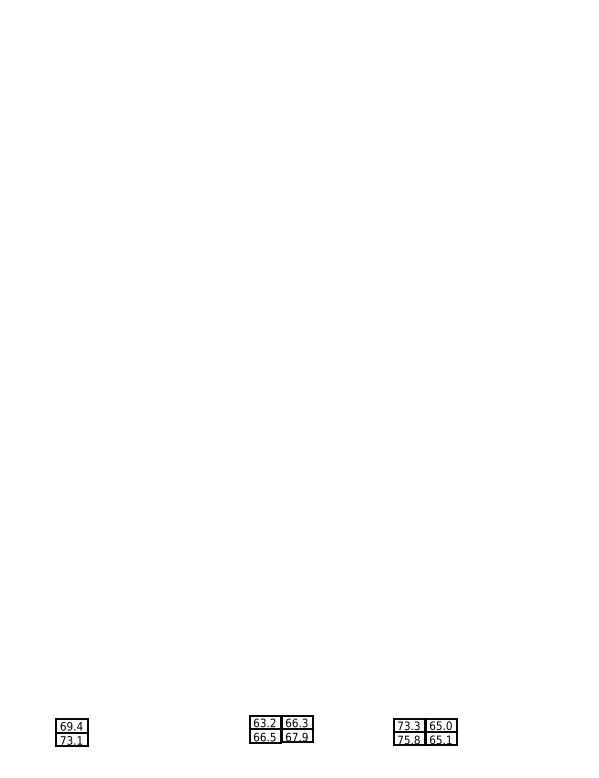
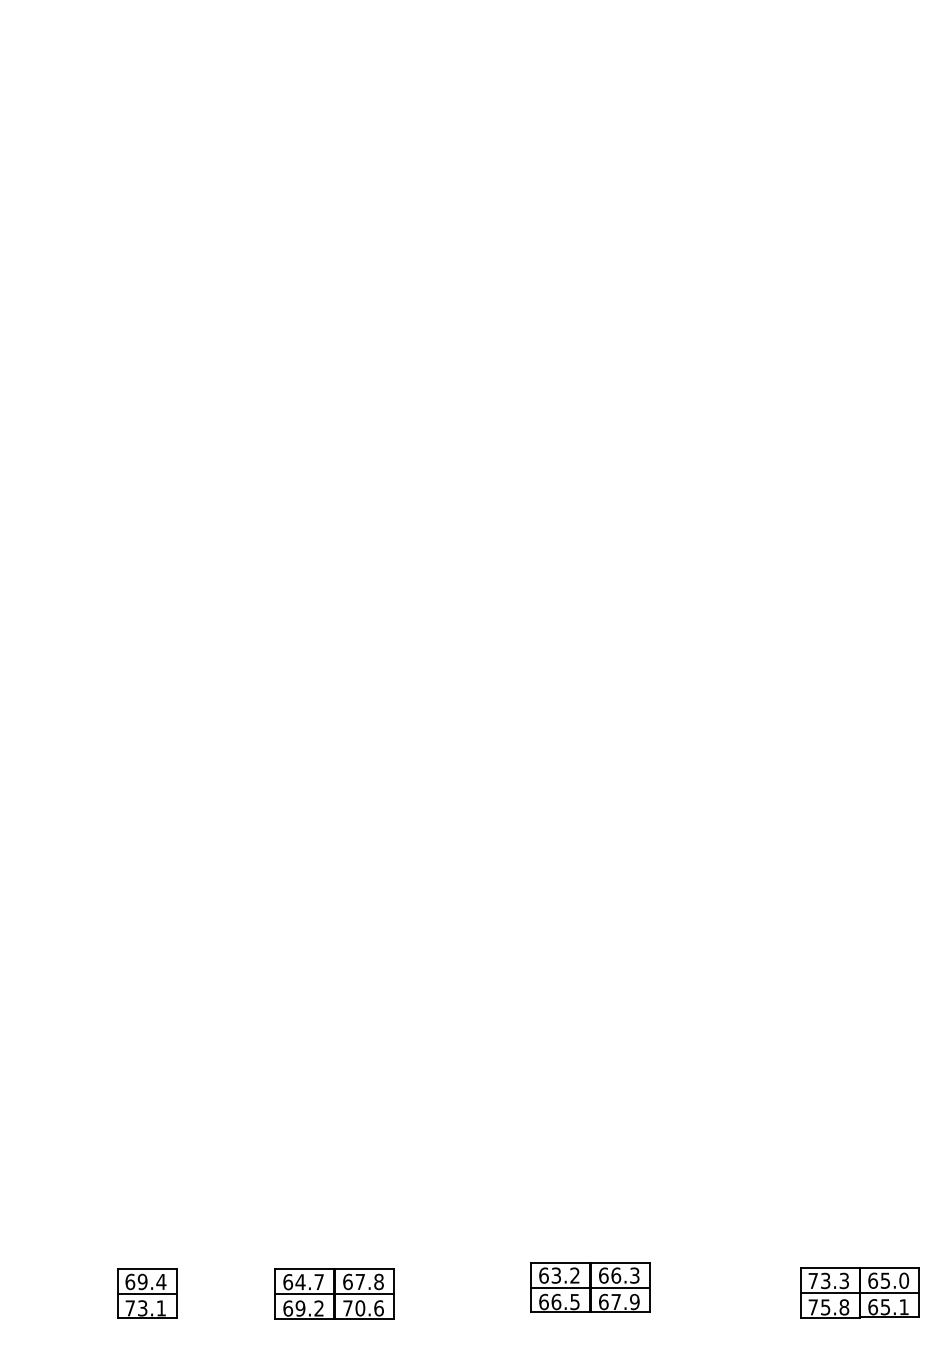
part: (71, 732) -> (145, 1293), moved
part: (144, 732) -> (334, 1293), added

